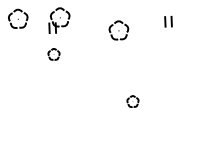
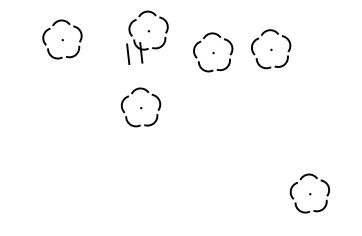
part: (90, 30) -> (212, 53), added
part: (53, 54) -> (140, 107), size x1.67
part: (132, 101) -> (309, 193), size x1.67

